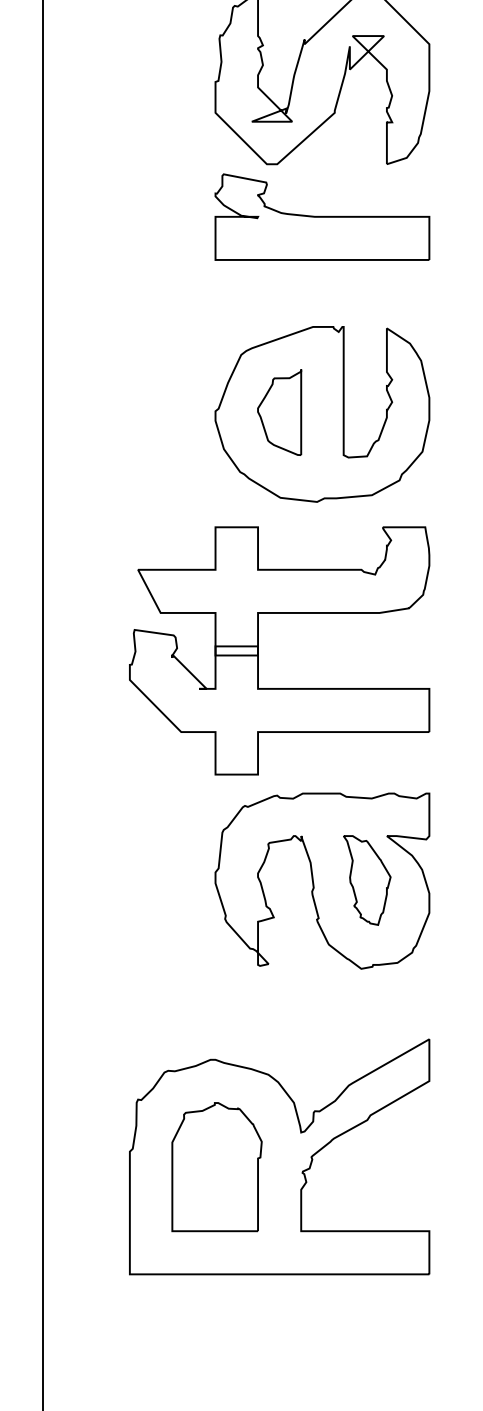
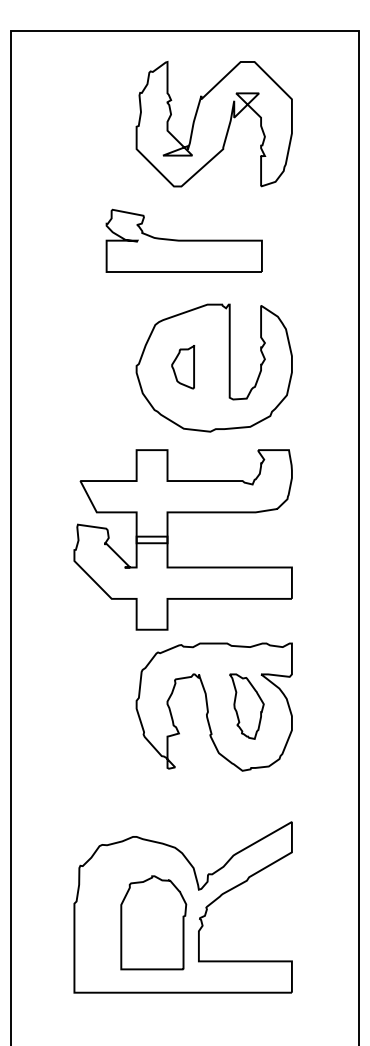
part: (321, 216) -> (183, 240), moved
part: (278, 412) -> (182, 366), size x0.7
part: (216, 1166) -> (153, 922), moved

